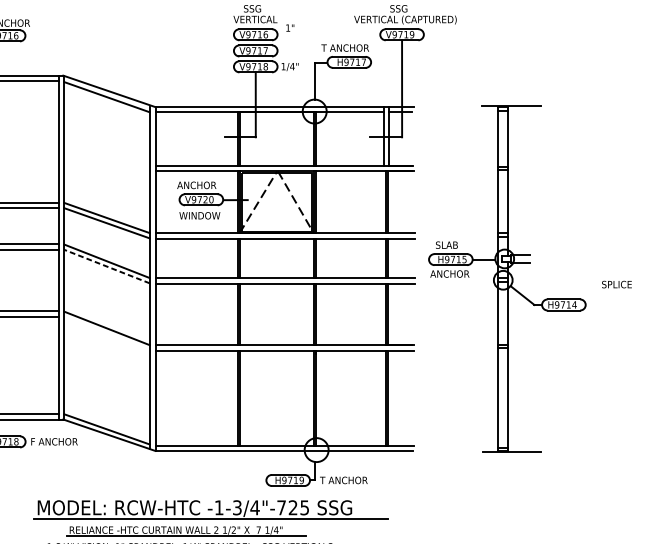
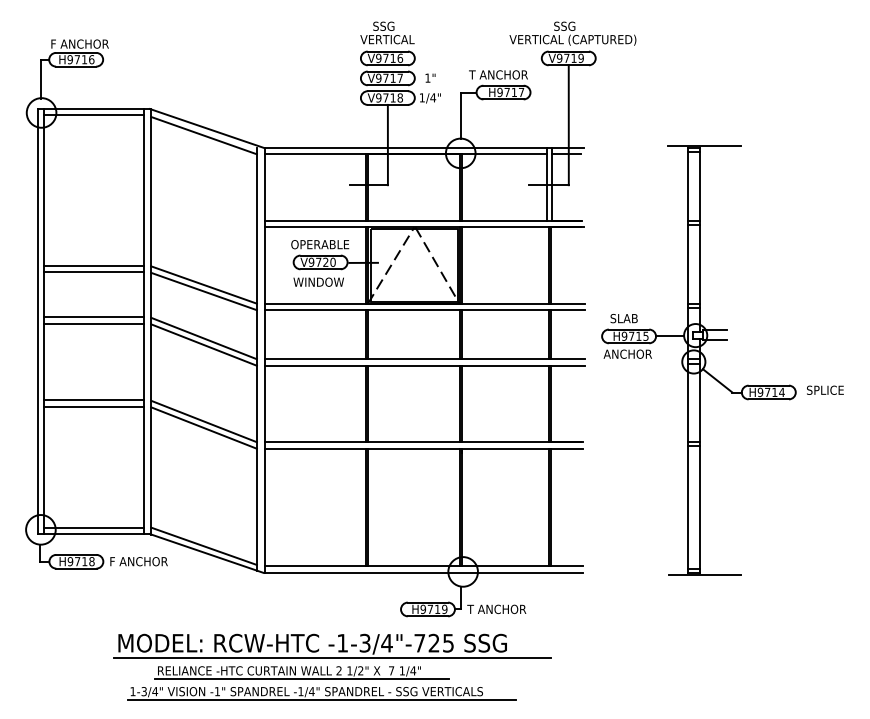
text: (290, 27) -> (430, 77), moved
text: (200, 185) -> (319, 244), ANCHOR -> OPERABLE
line: (107, 266) -> (204, 345), dashed -> solid
text: (617, 283) -> (825, 389), moved
line: (106, 333) -> (203, 427), added

